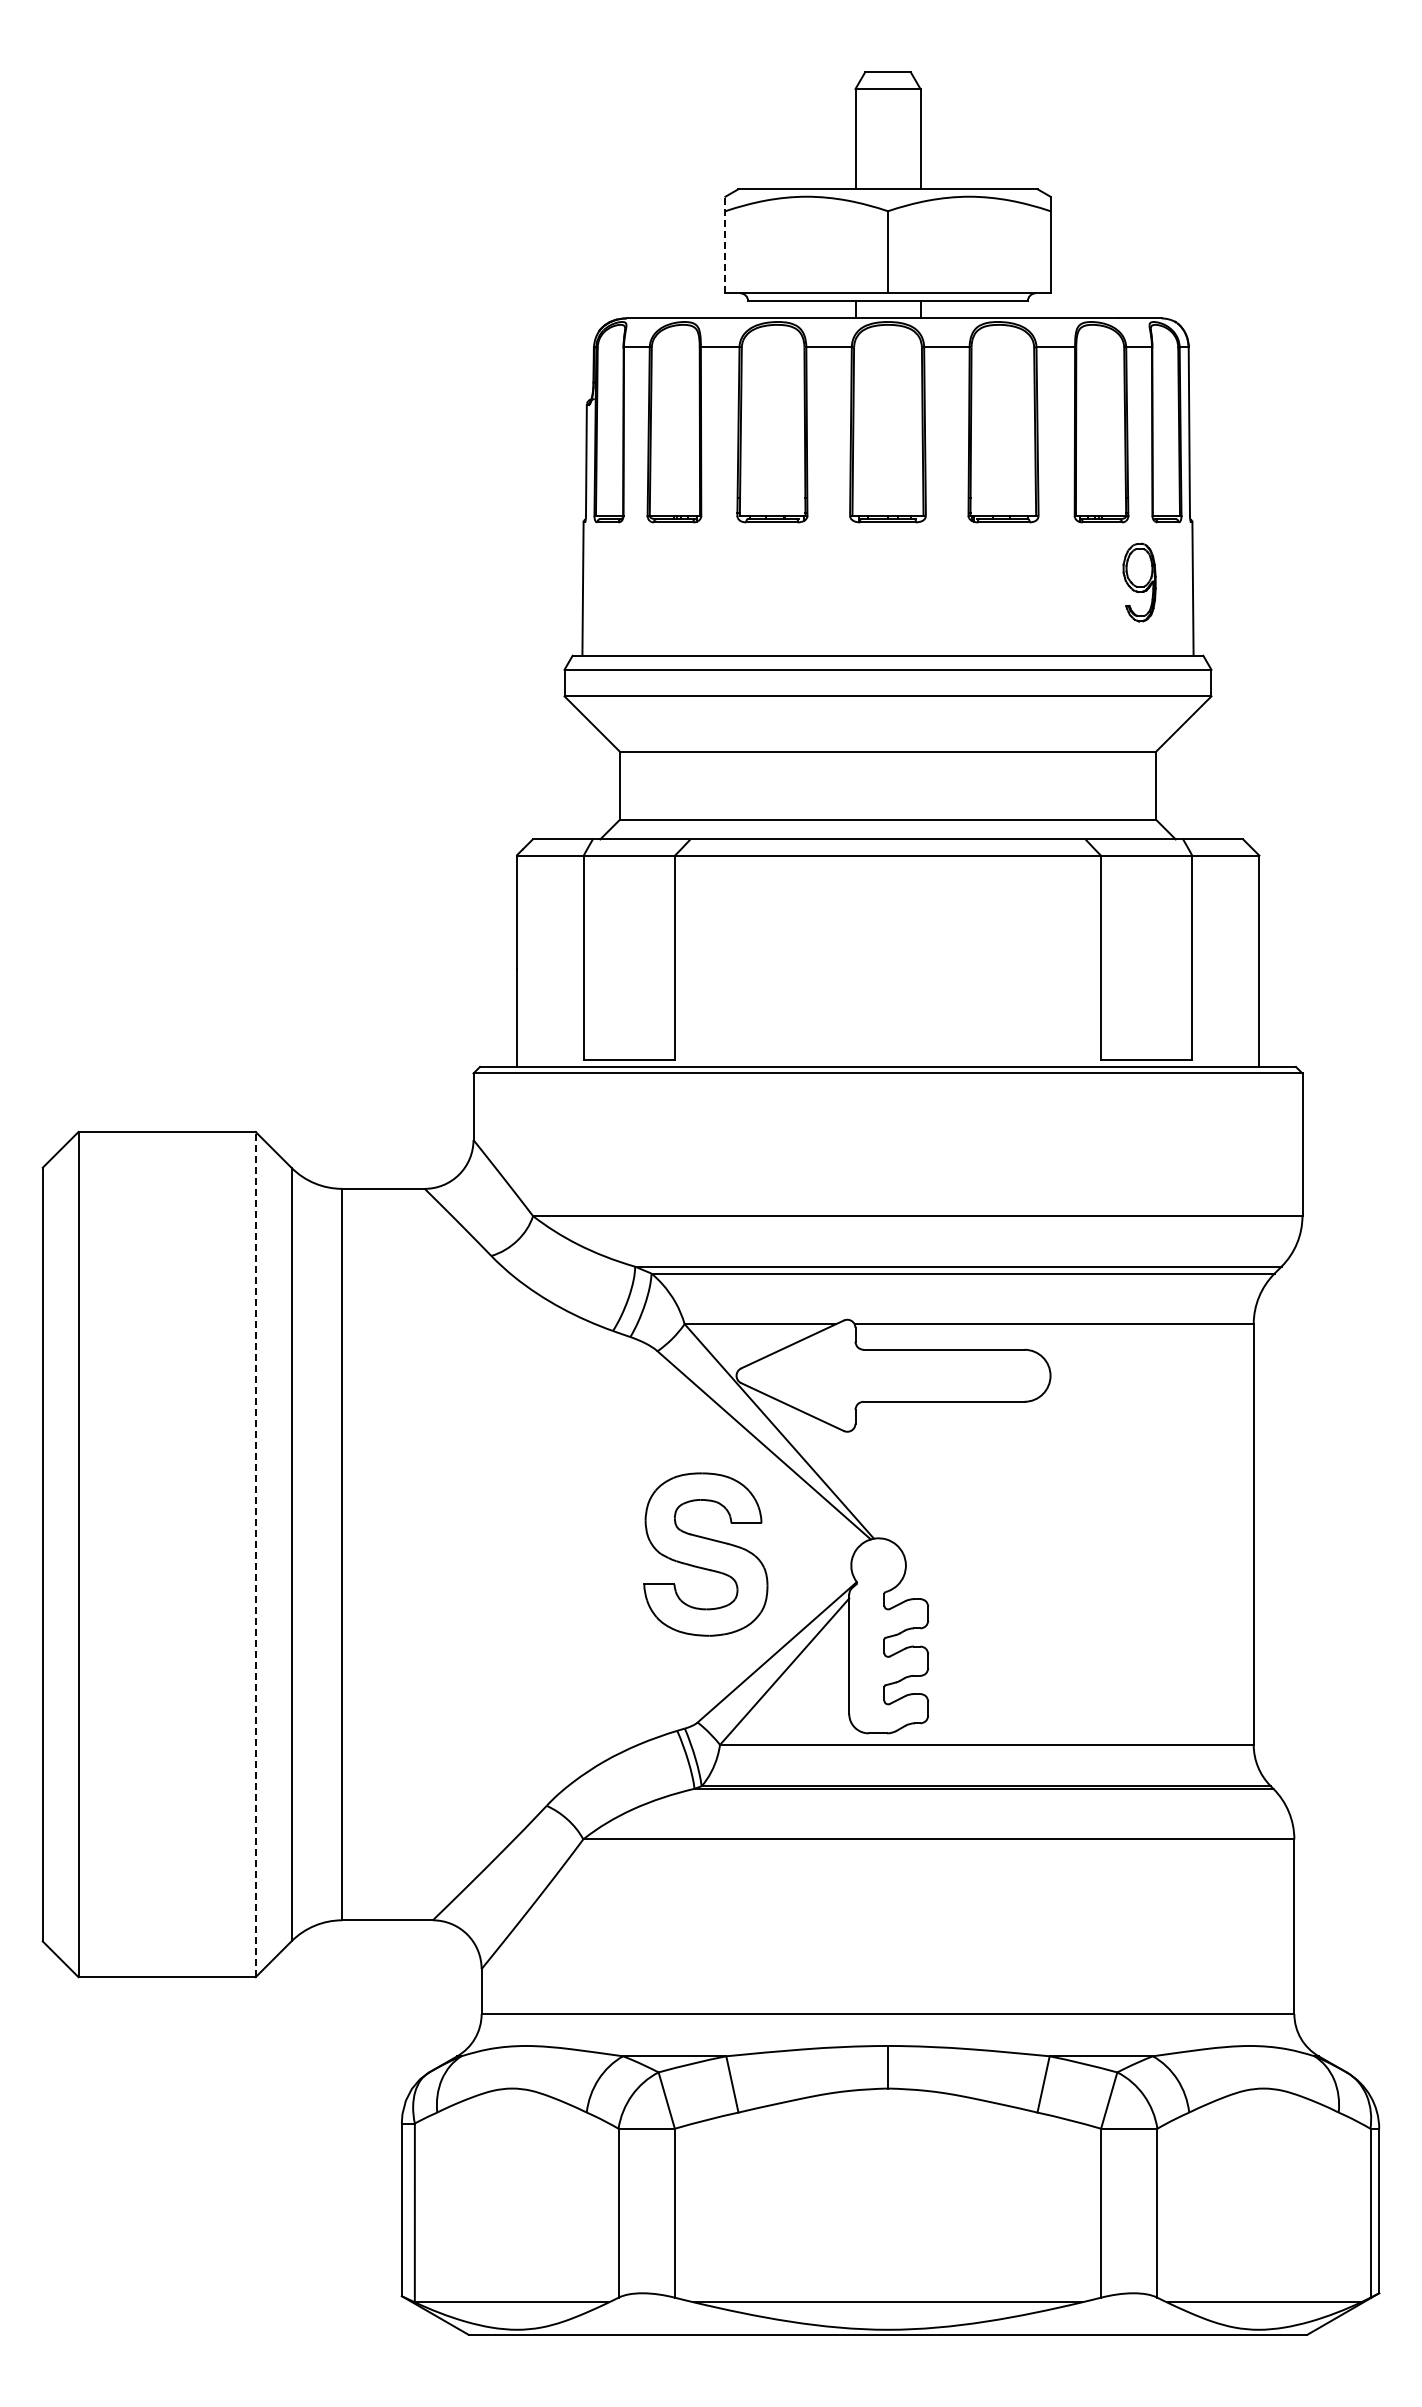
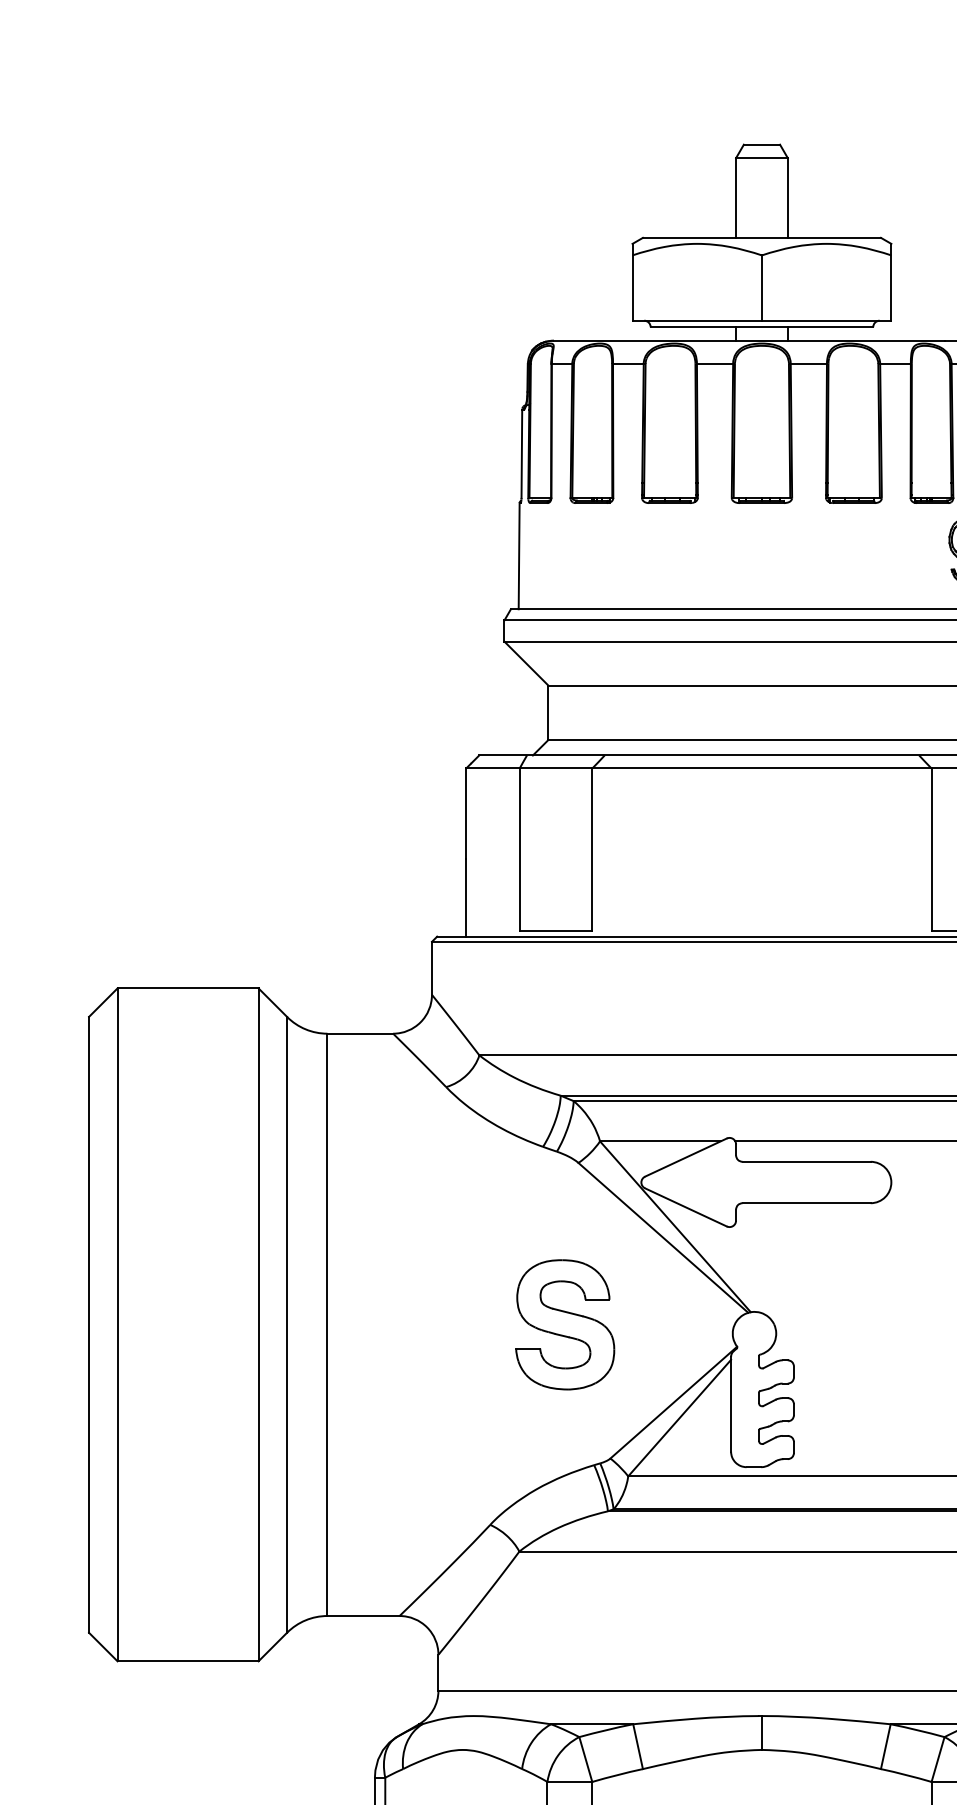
line: (725, 244) -> (632, 281), dashed -> solid
line: (255, 1554) -> (258, 1324), dashed -> solid
part: (705, 1554) -> (564, 1324), moved

